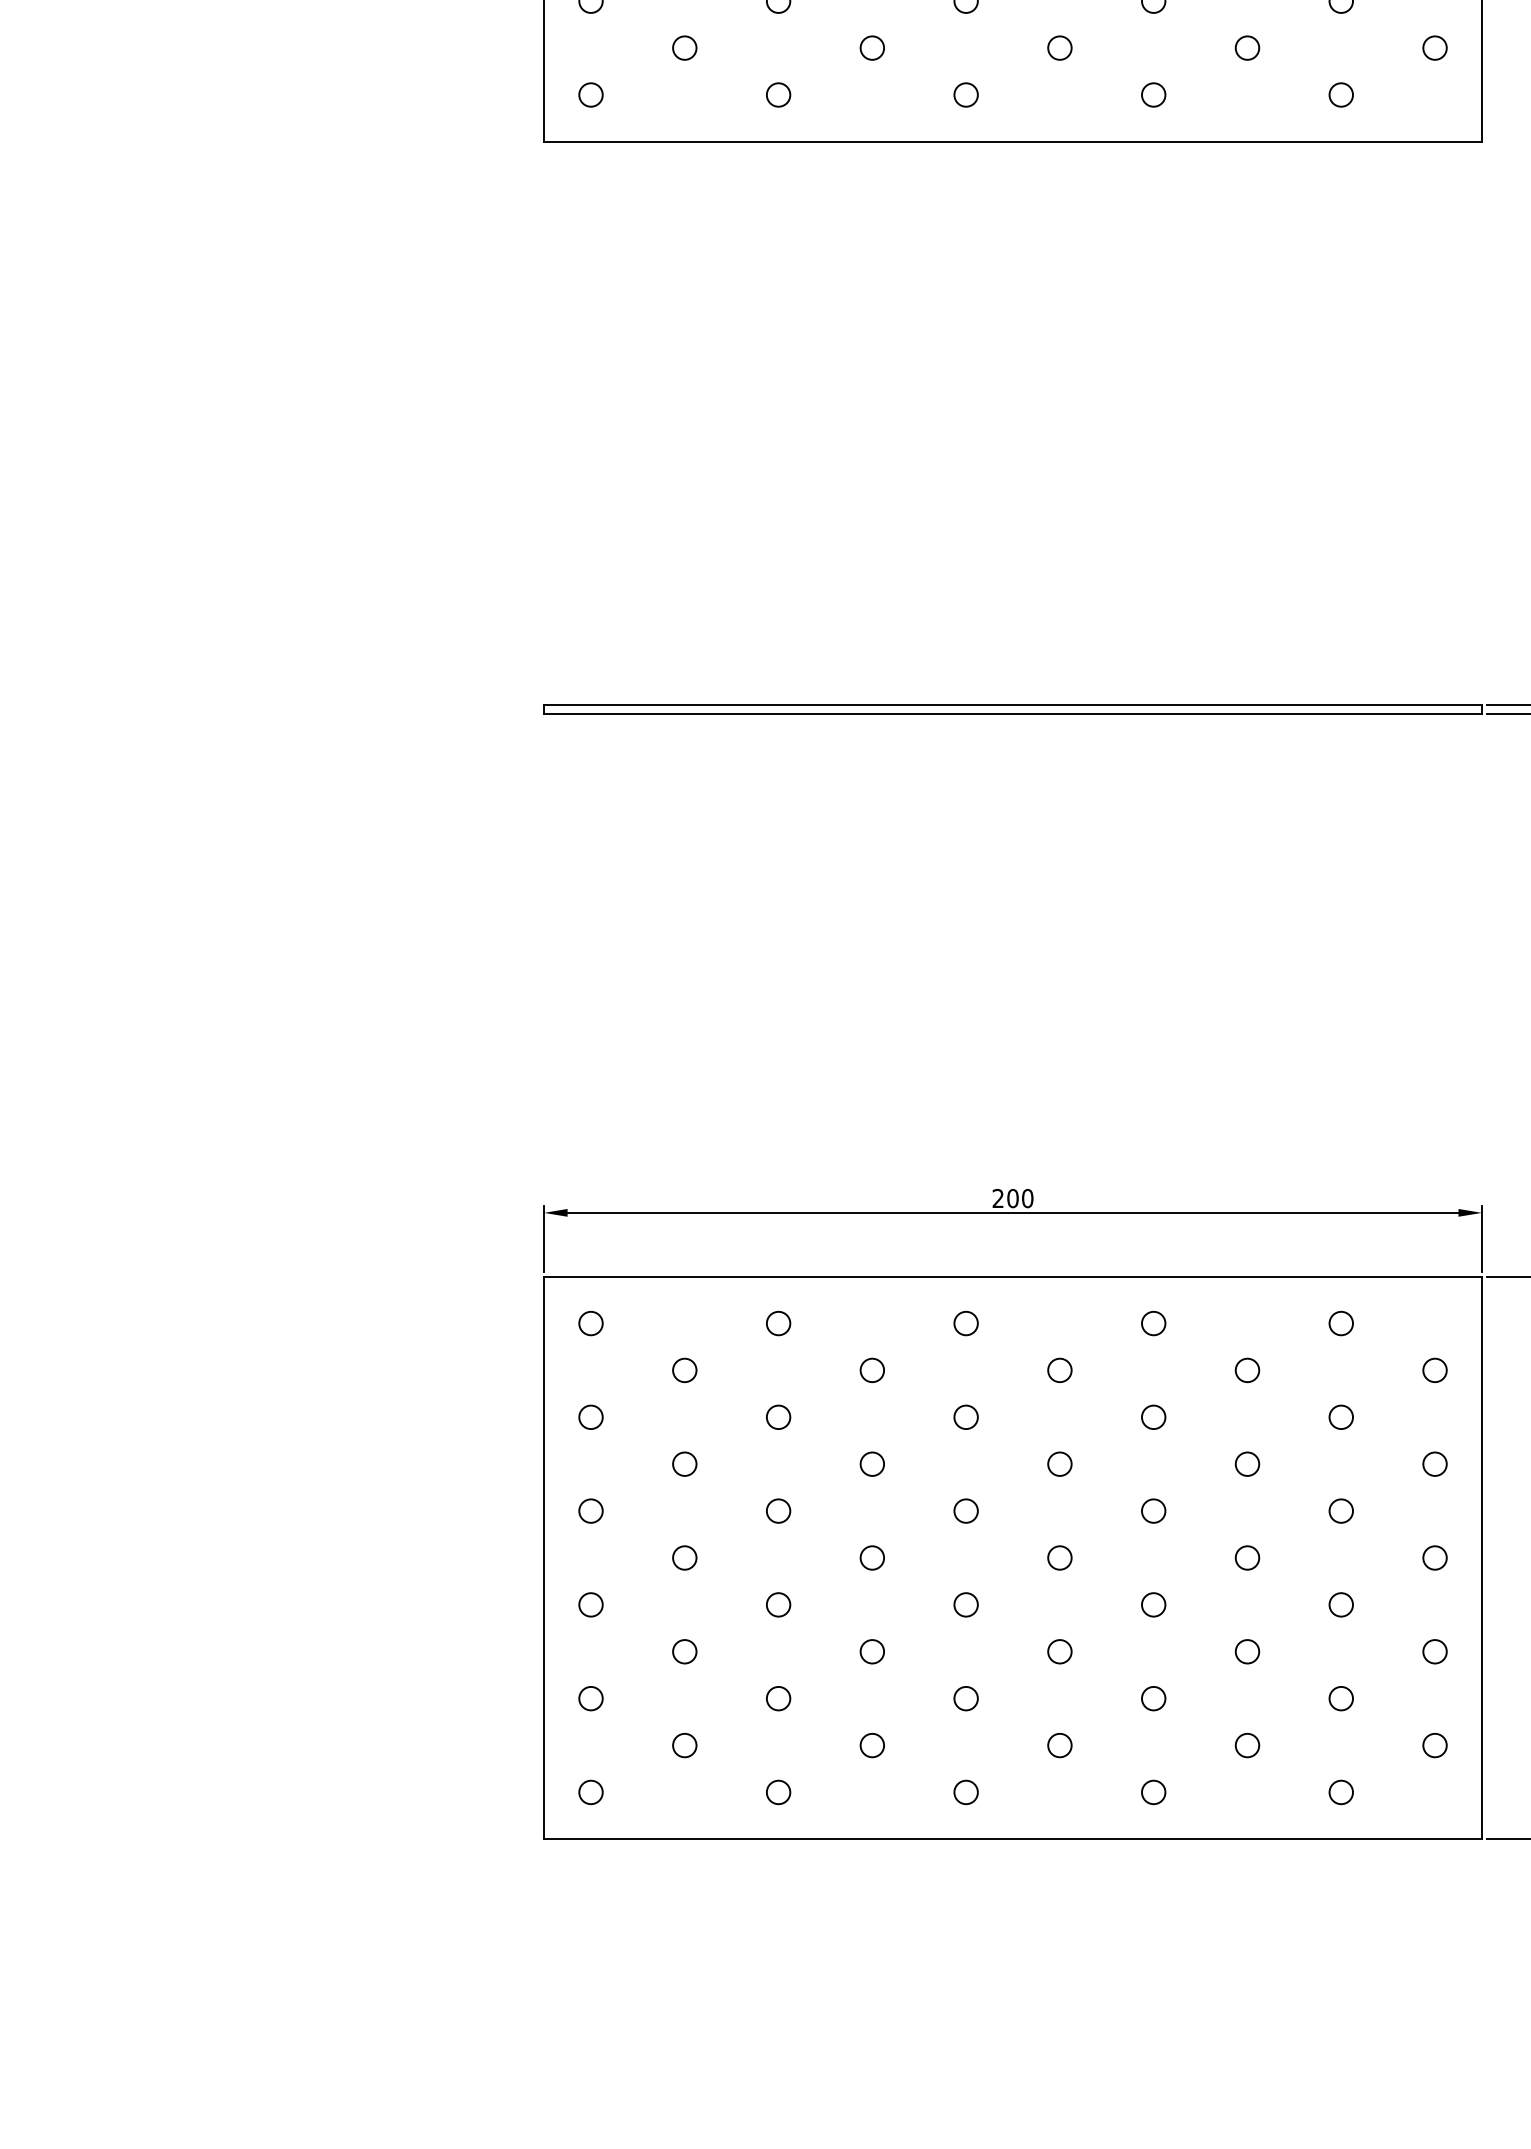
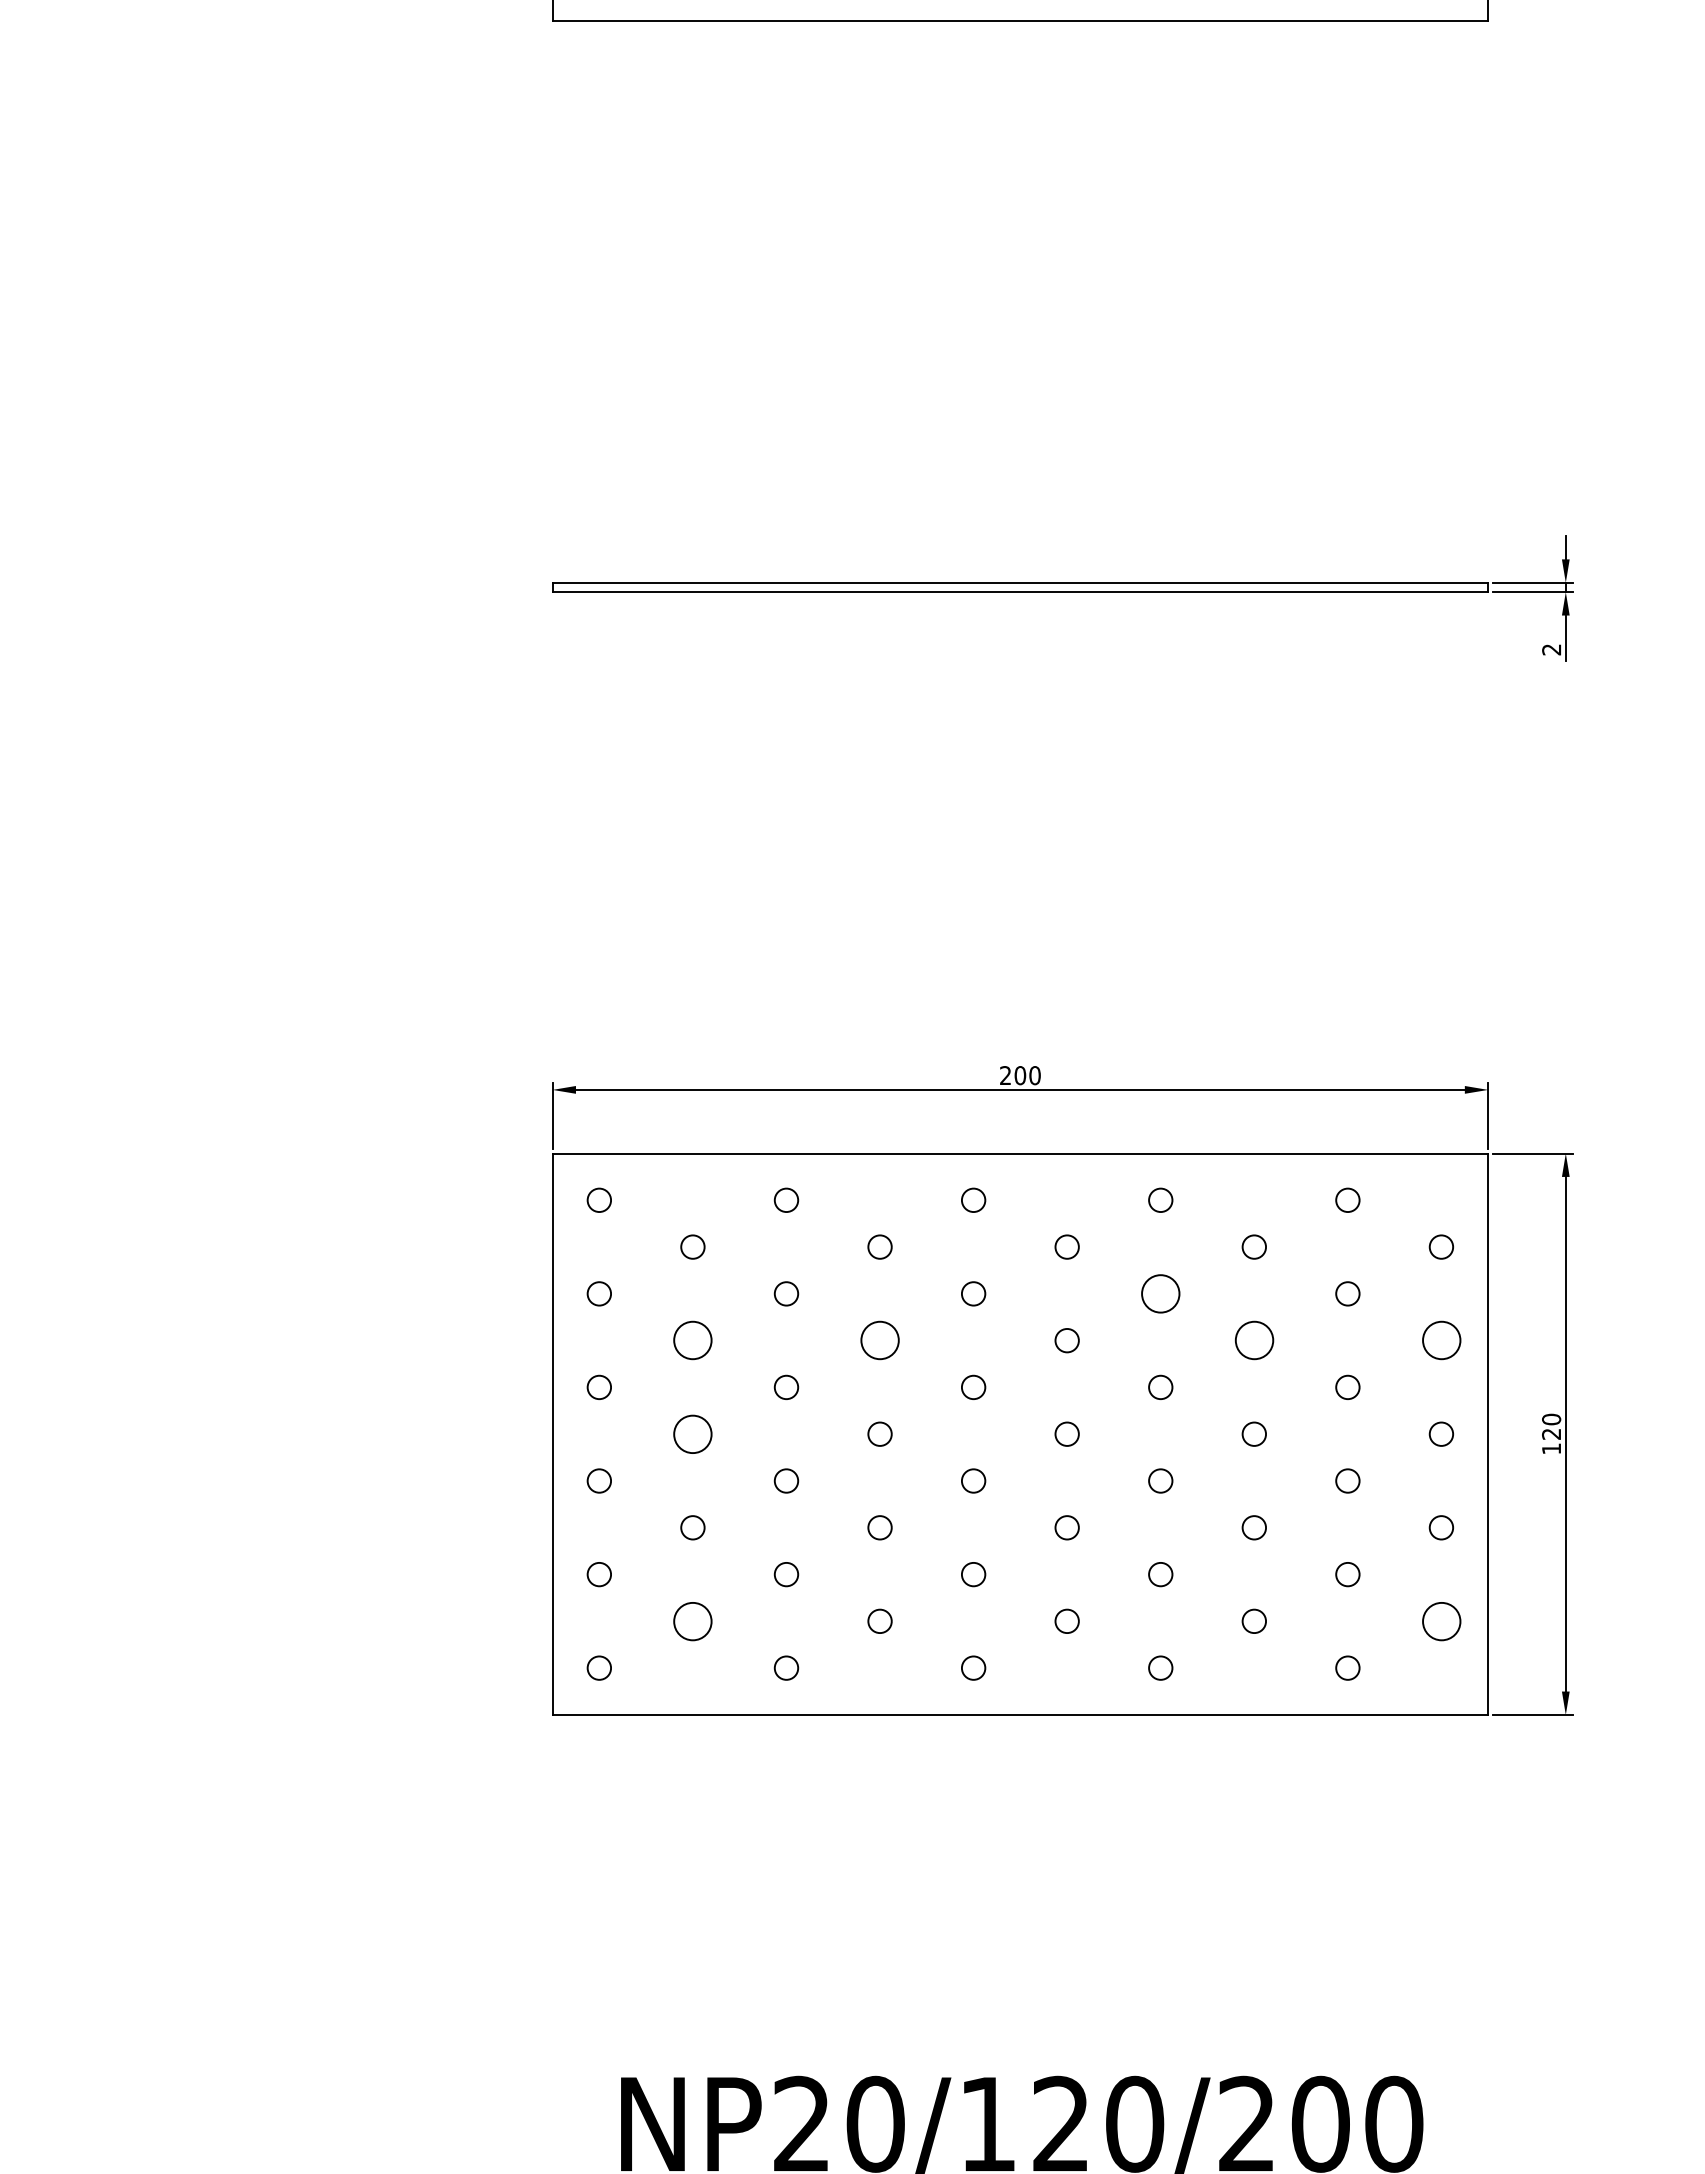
circle: (1153, 1416) -> (1160, 1293), size x1.6
circle: (684, 1464) -> (692, 1340), size x1.6
circle: (871, 1464) -> (879, 1340), size x1.6
circle: (1246, 1464) -> (1253, 1340), size x1.6
circle: (1434, 1464) -> (1440, 1340), size x1.6
circle: (684, 1557) -> (692, 1433), size x1.6
circle: (684, 1744) -> (692, 1620), size x1.6
circle: (1434, 1744) -> (1440, 1620), size x1.6

